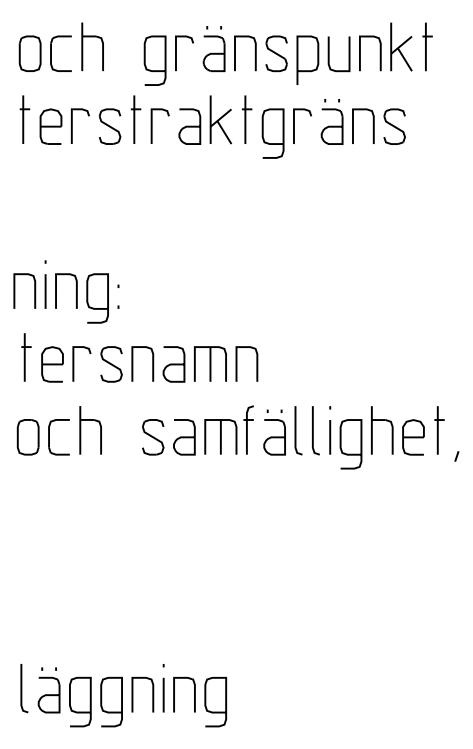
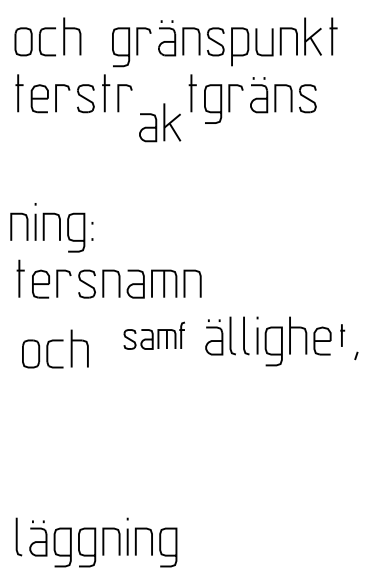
part: (205, 119) -> (160, 122), moved
part: (59, 421) -> (55, 341), moved
part: (198, 430) -> (154, 335), size x0.7
part: (439, 430) -> (342, 335), size x0.6

